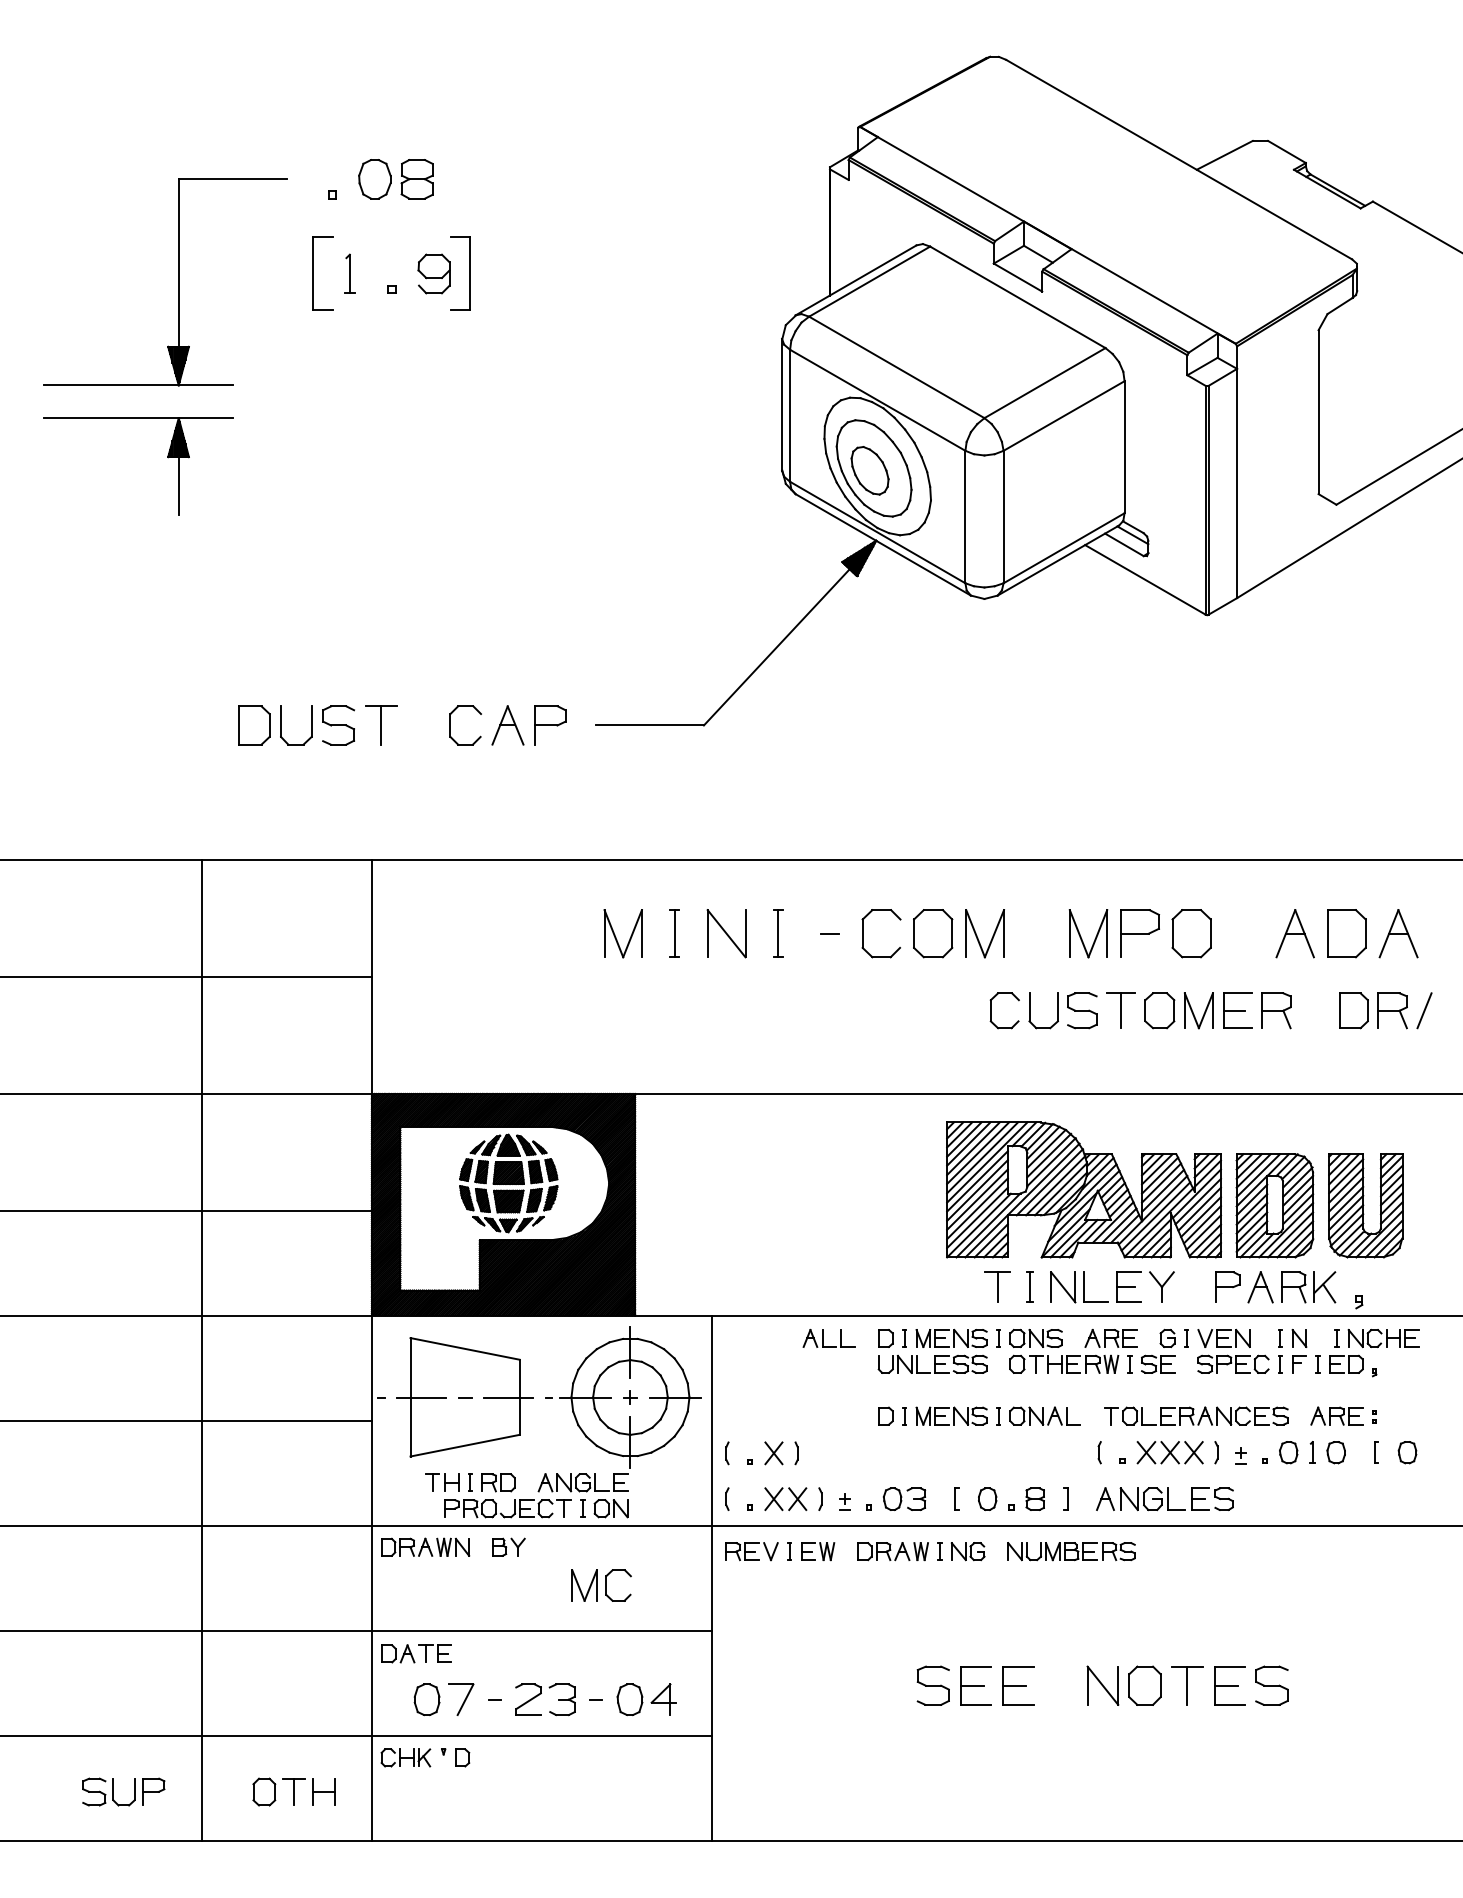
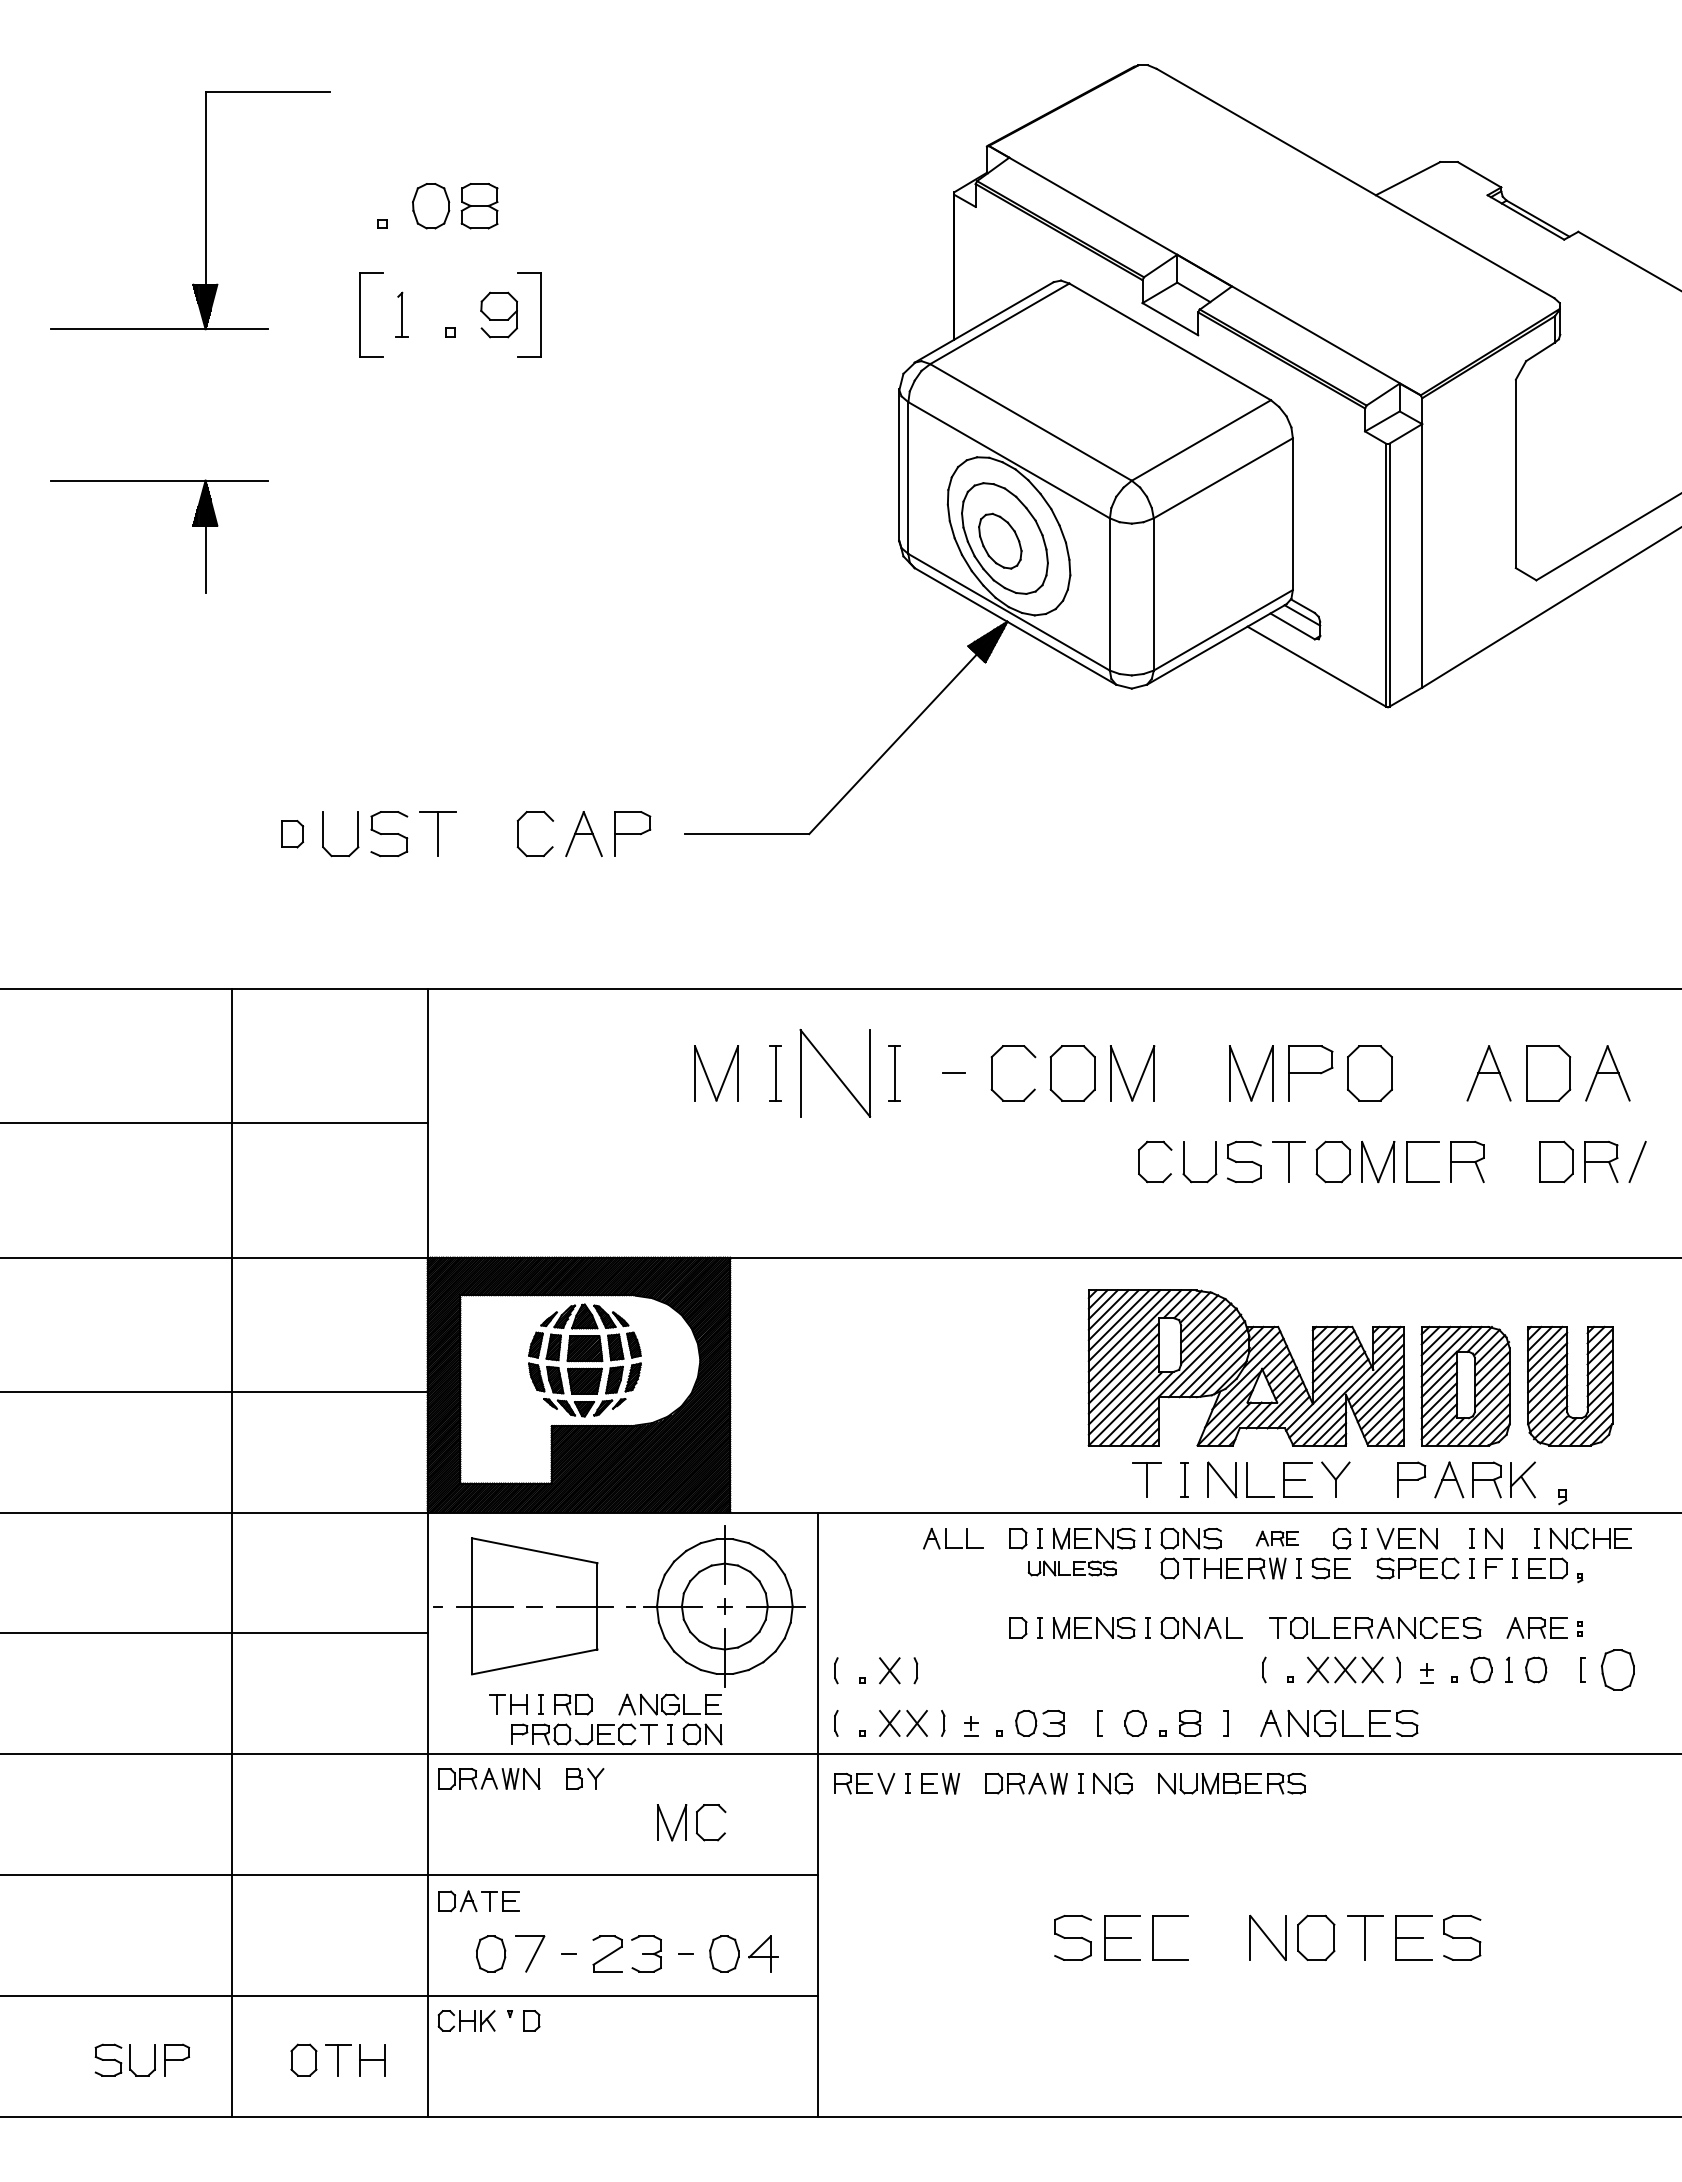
part: (178, 282) -> (205, 210), moved
part: (254, 725) -> (292, 834), size x0.6
part: (726, 933) -> (835, 1073), size x1.6
line: (1233, 1011) -> (1418, 1162), removed
part: (1111, 1338) -> (1277, 1538), size x0.7
part: (932, 1364) -> (1072, 1568), size x0.7
part: (1407, 1452) -> (1618, 1669), size x1.6
line: (1013, 1685) -> (1165, 1937), removed

